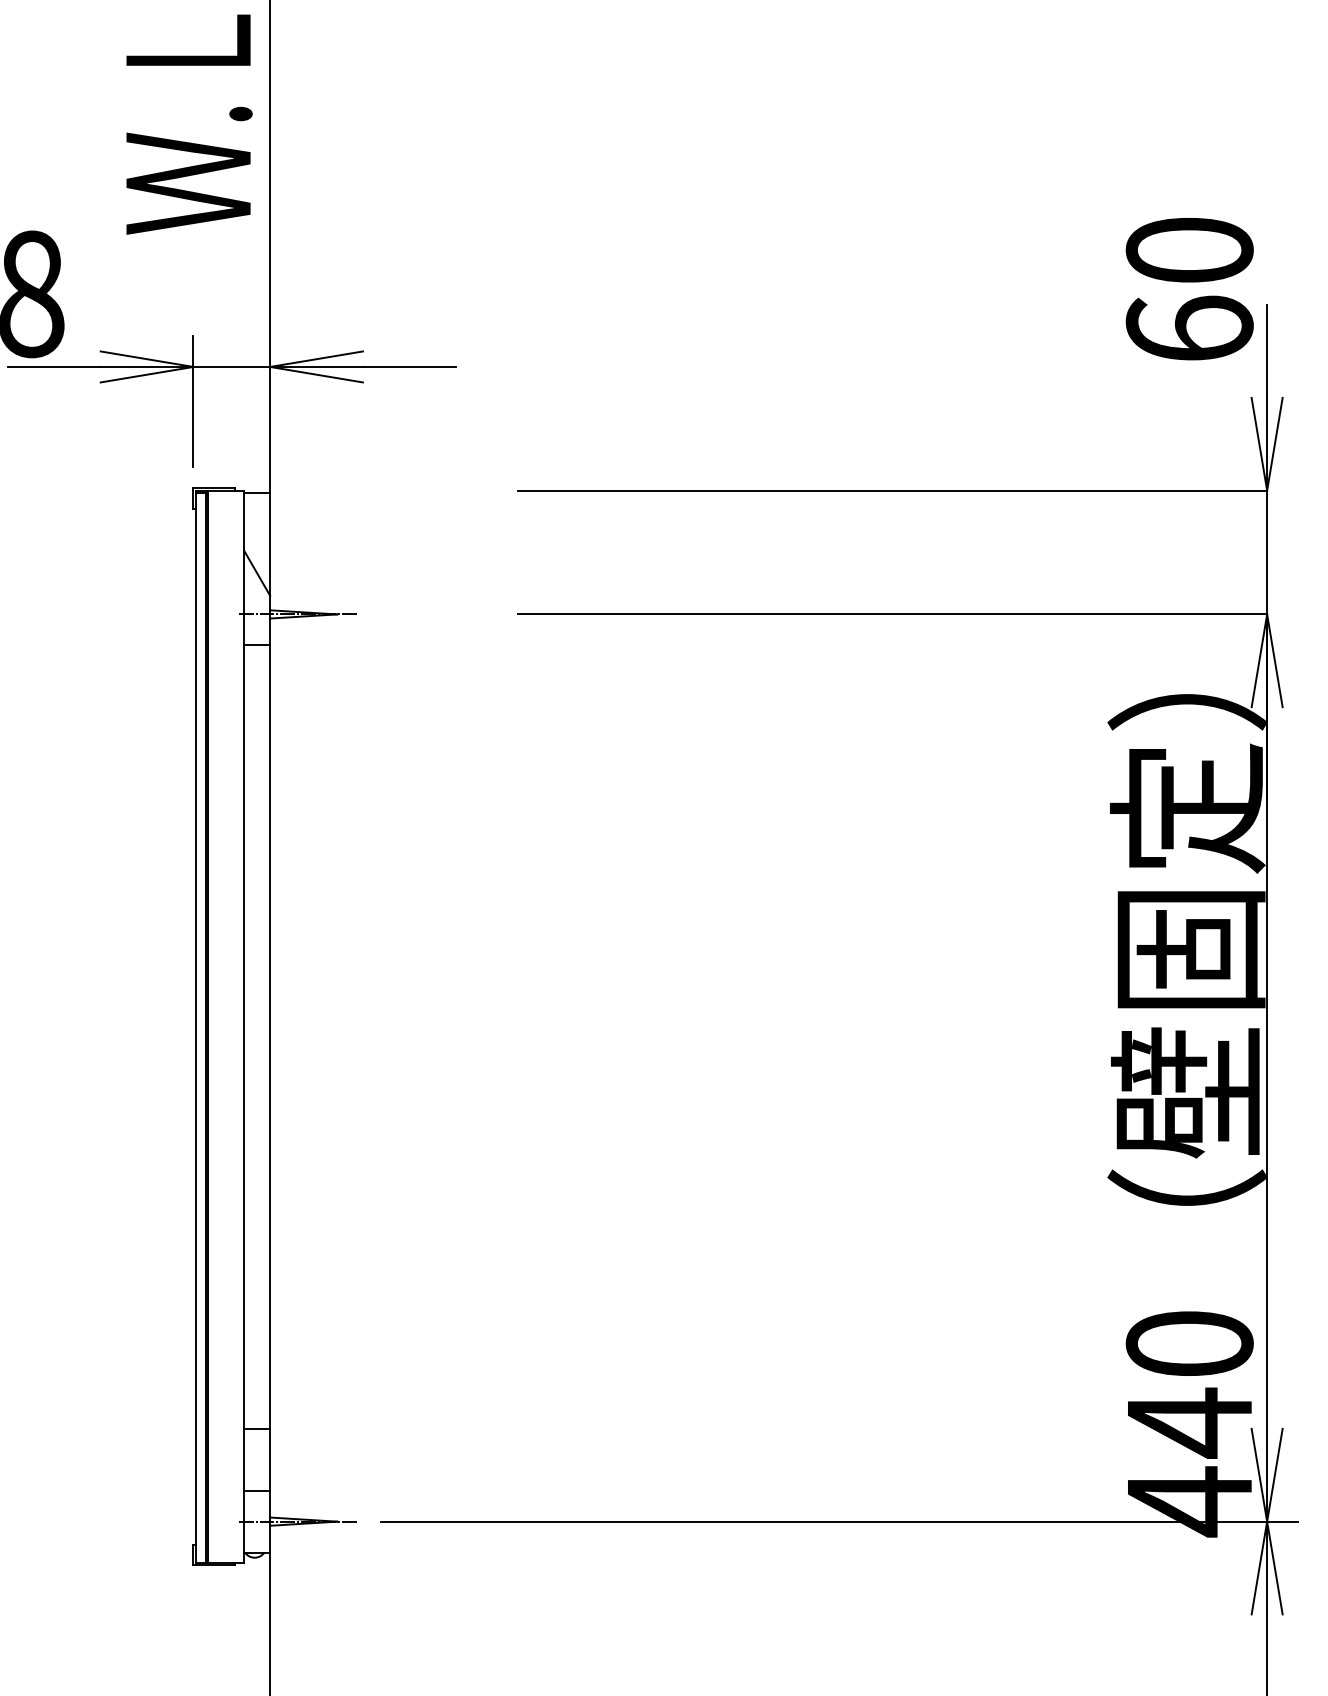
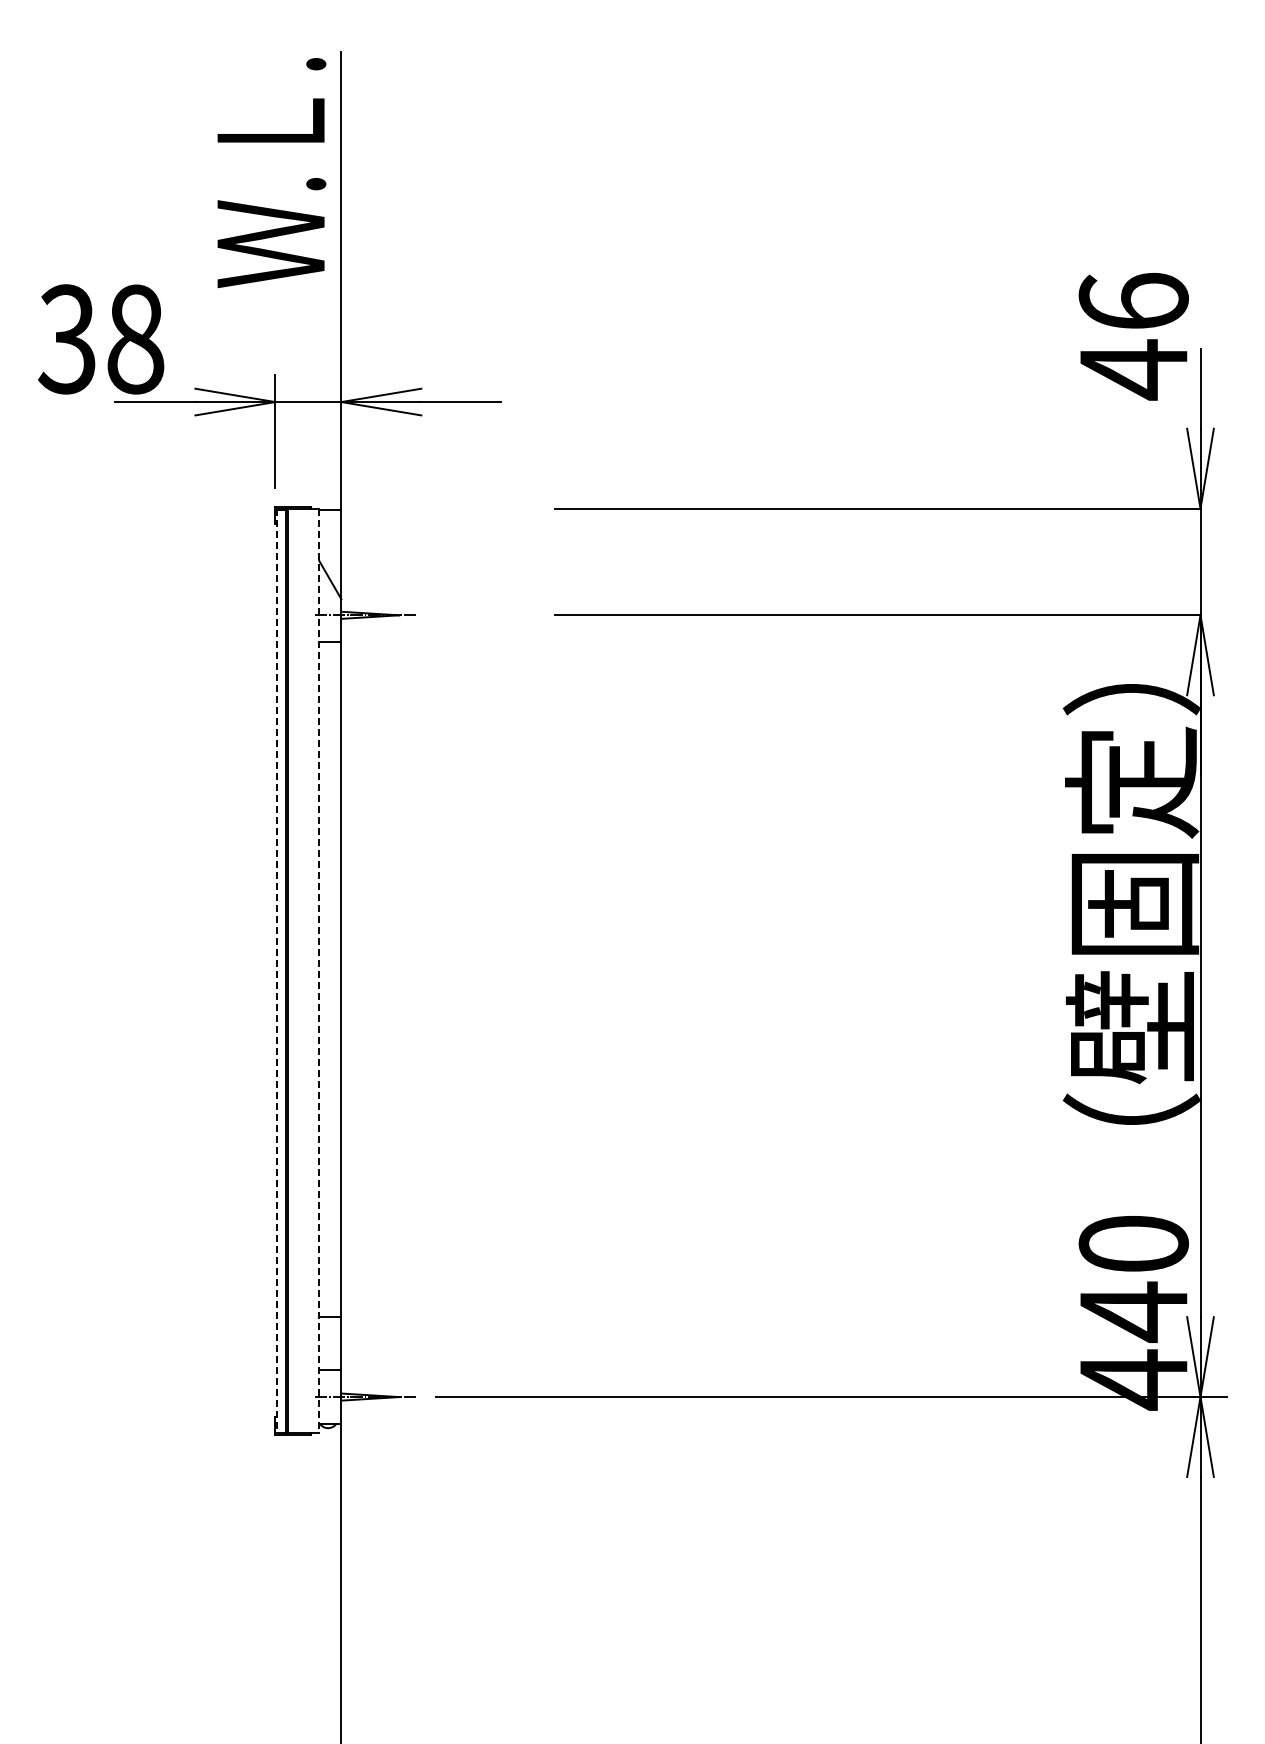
text: (1189, 290) -> (1133, 336), 60 -> 46
line: (195, 1026) -> (277, 970), solid -> dashed
line: (244, 1026) -> (319, 970), solid -> dashed

